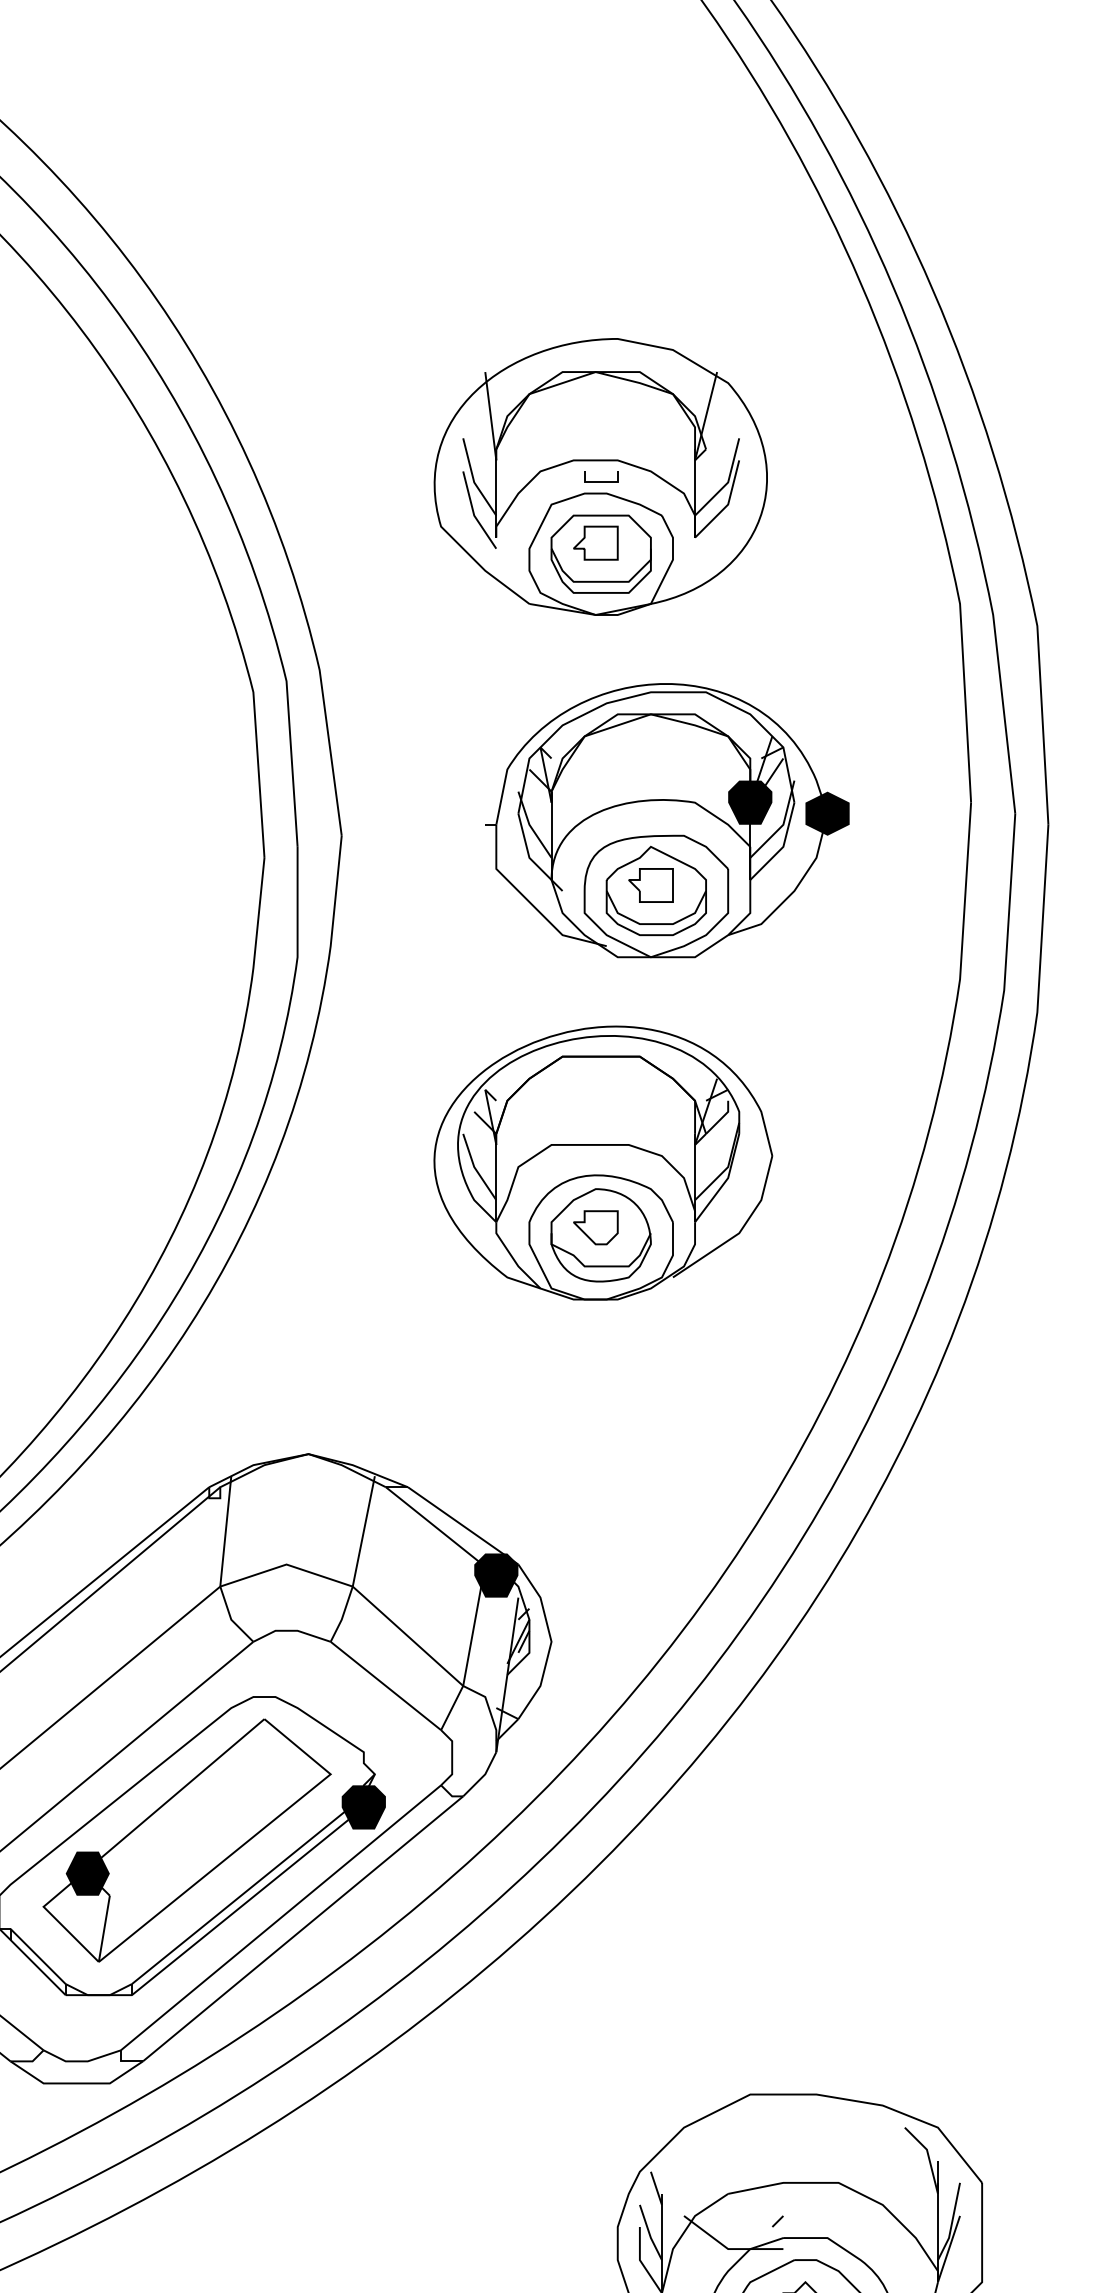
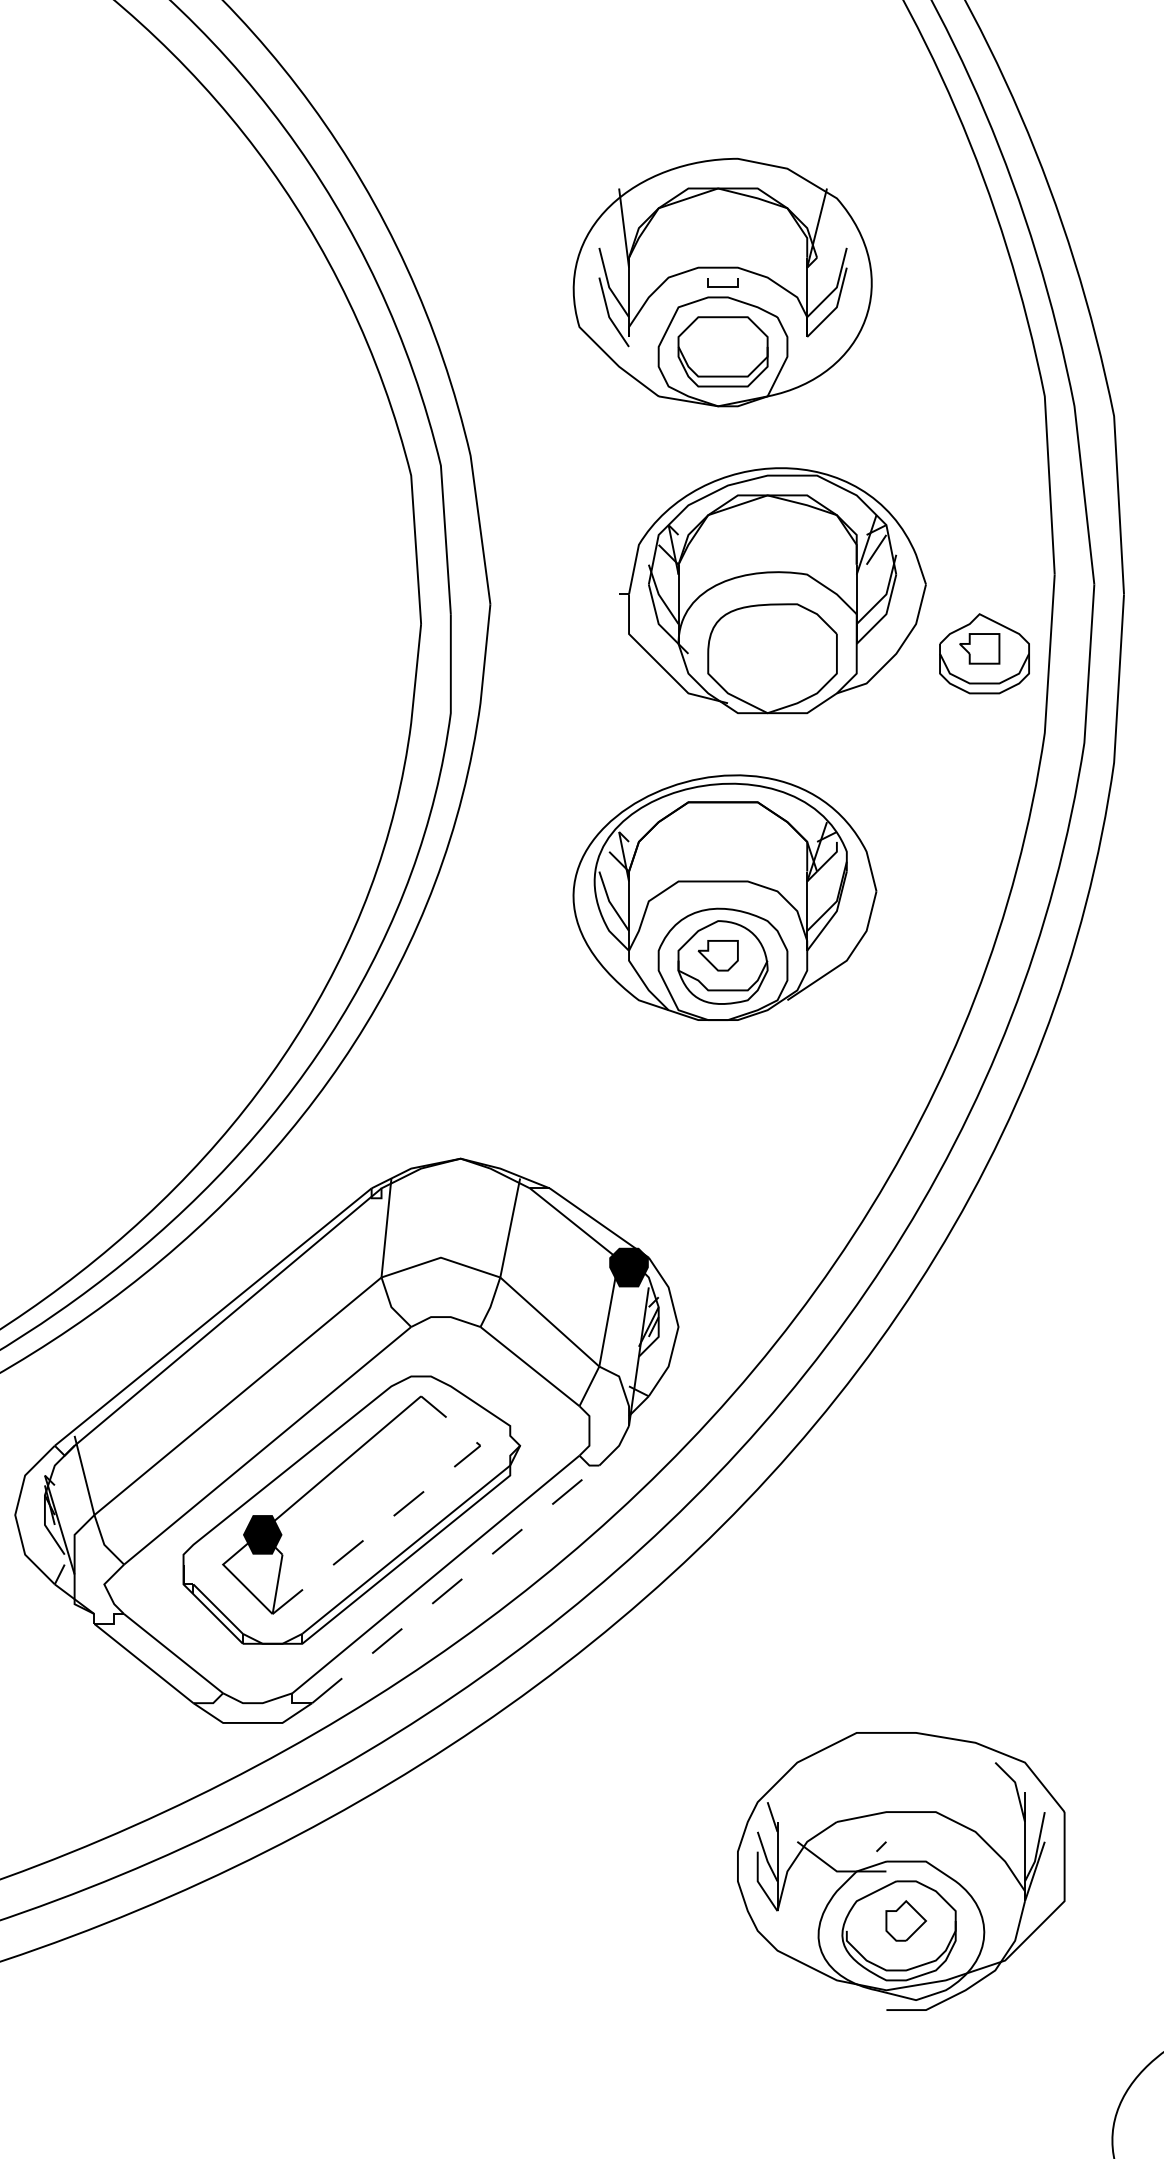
part: (595, 542) -> (717, 341), removed
fill: (750, 802) -> (856, 574), removed
fill: (826, 813) -> (925, 584), removed
part: (656, 890) -> (984, 653), moved
fill: (364, 1807) -> (510, 1475), removed
line: (249, 1839) -> (407, 1504), solid -> dashed
line: (303, 1929) -> (456, 1584), solid -> dashed

